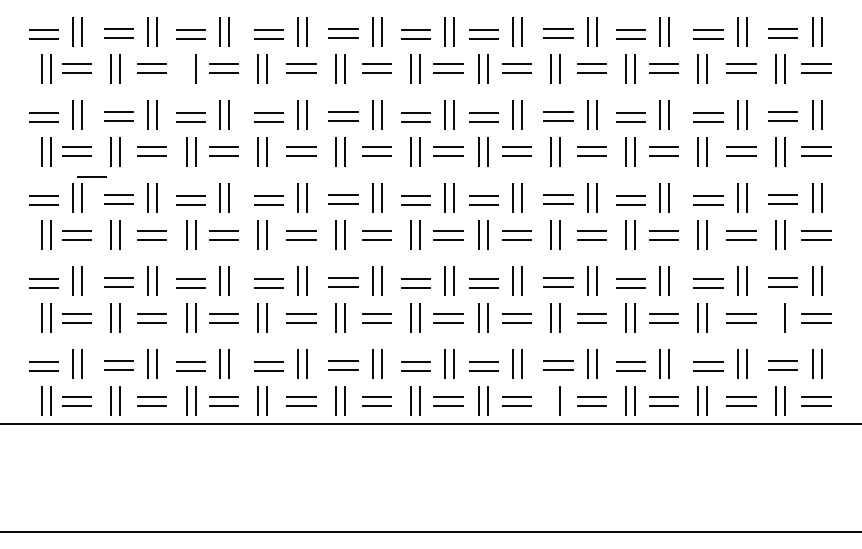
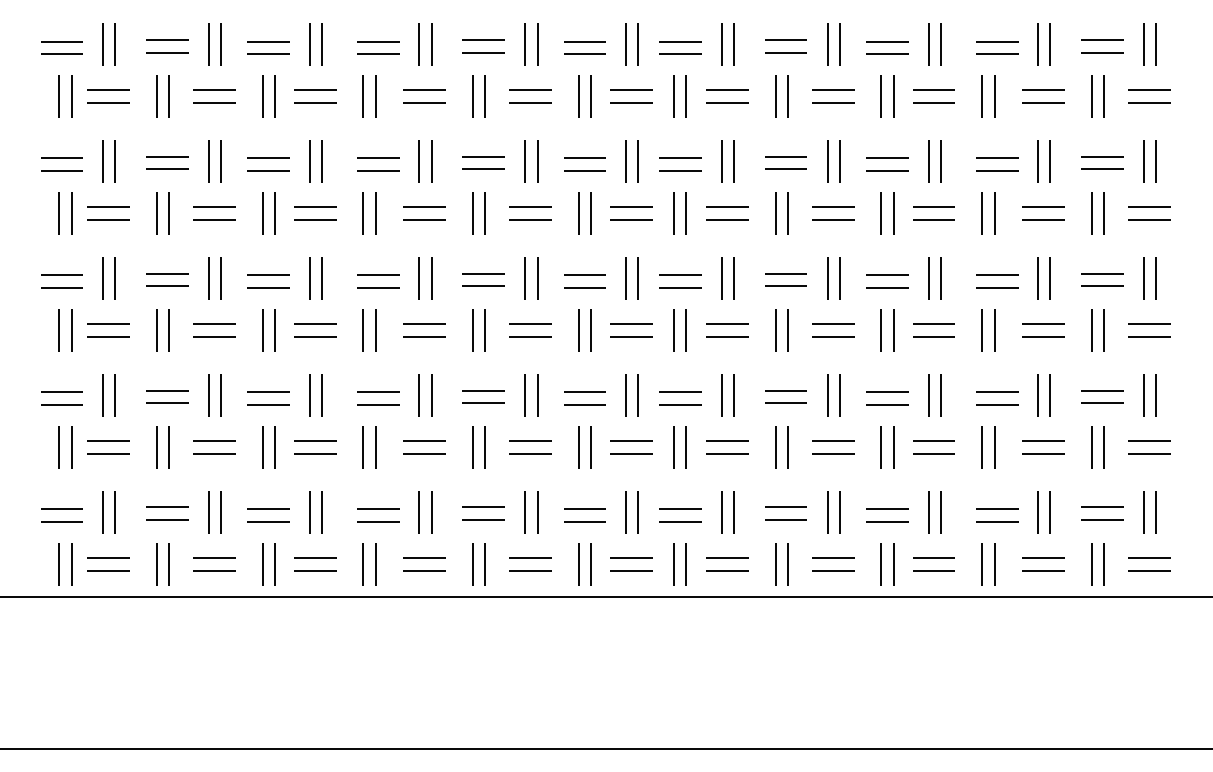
line: (186, 68) -> (262, 96), added
line: (92, 176) -> (129, 248), removed
line: (775, 318) -> (1091, 447), added
line: (551, 401) -> (775, 564), added

